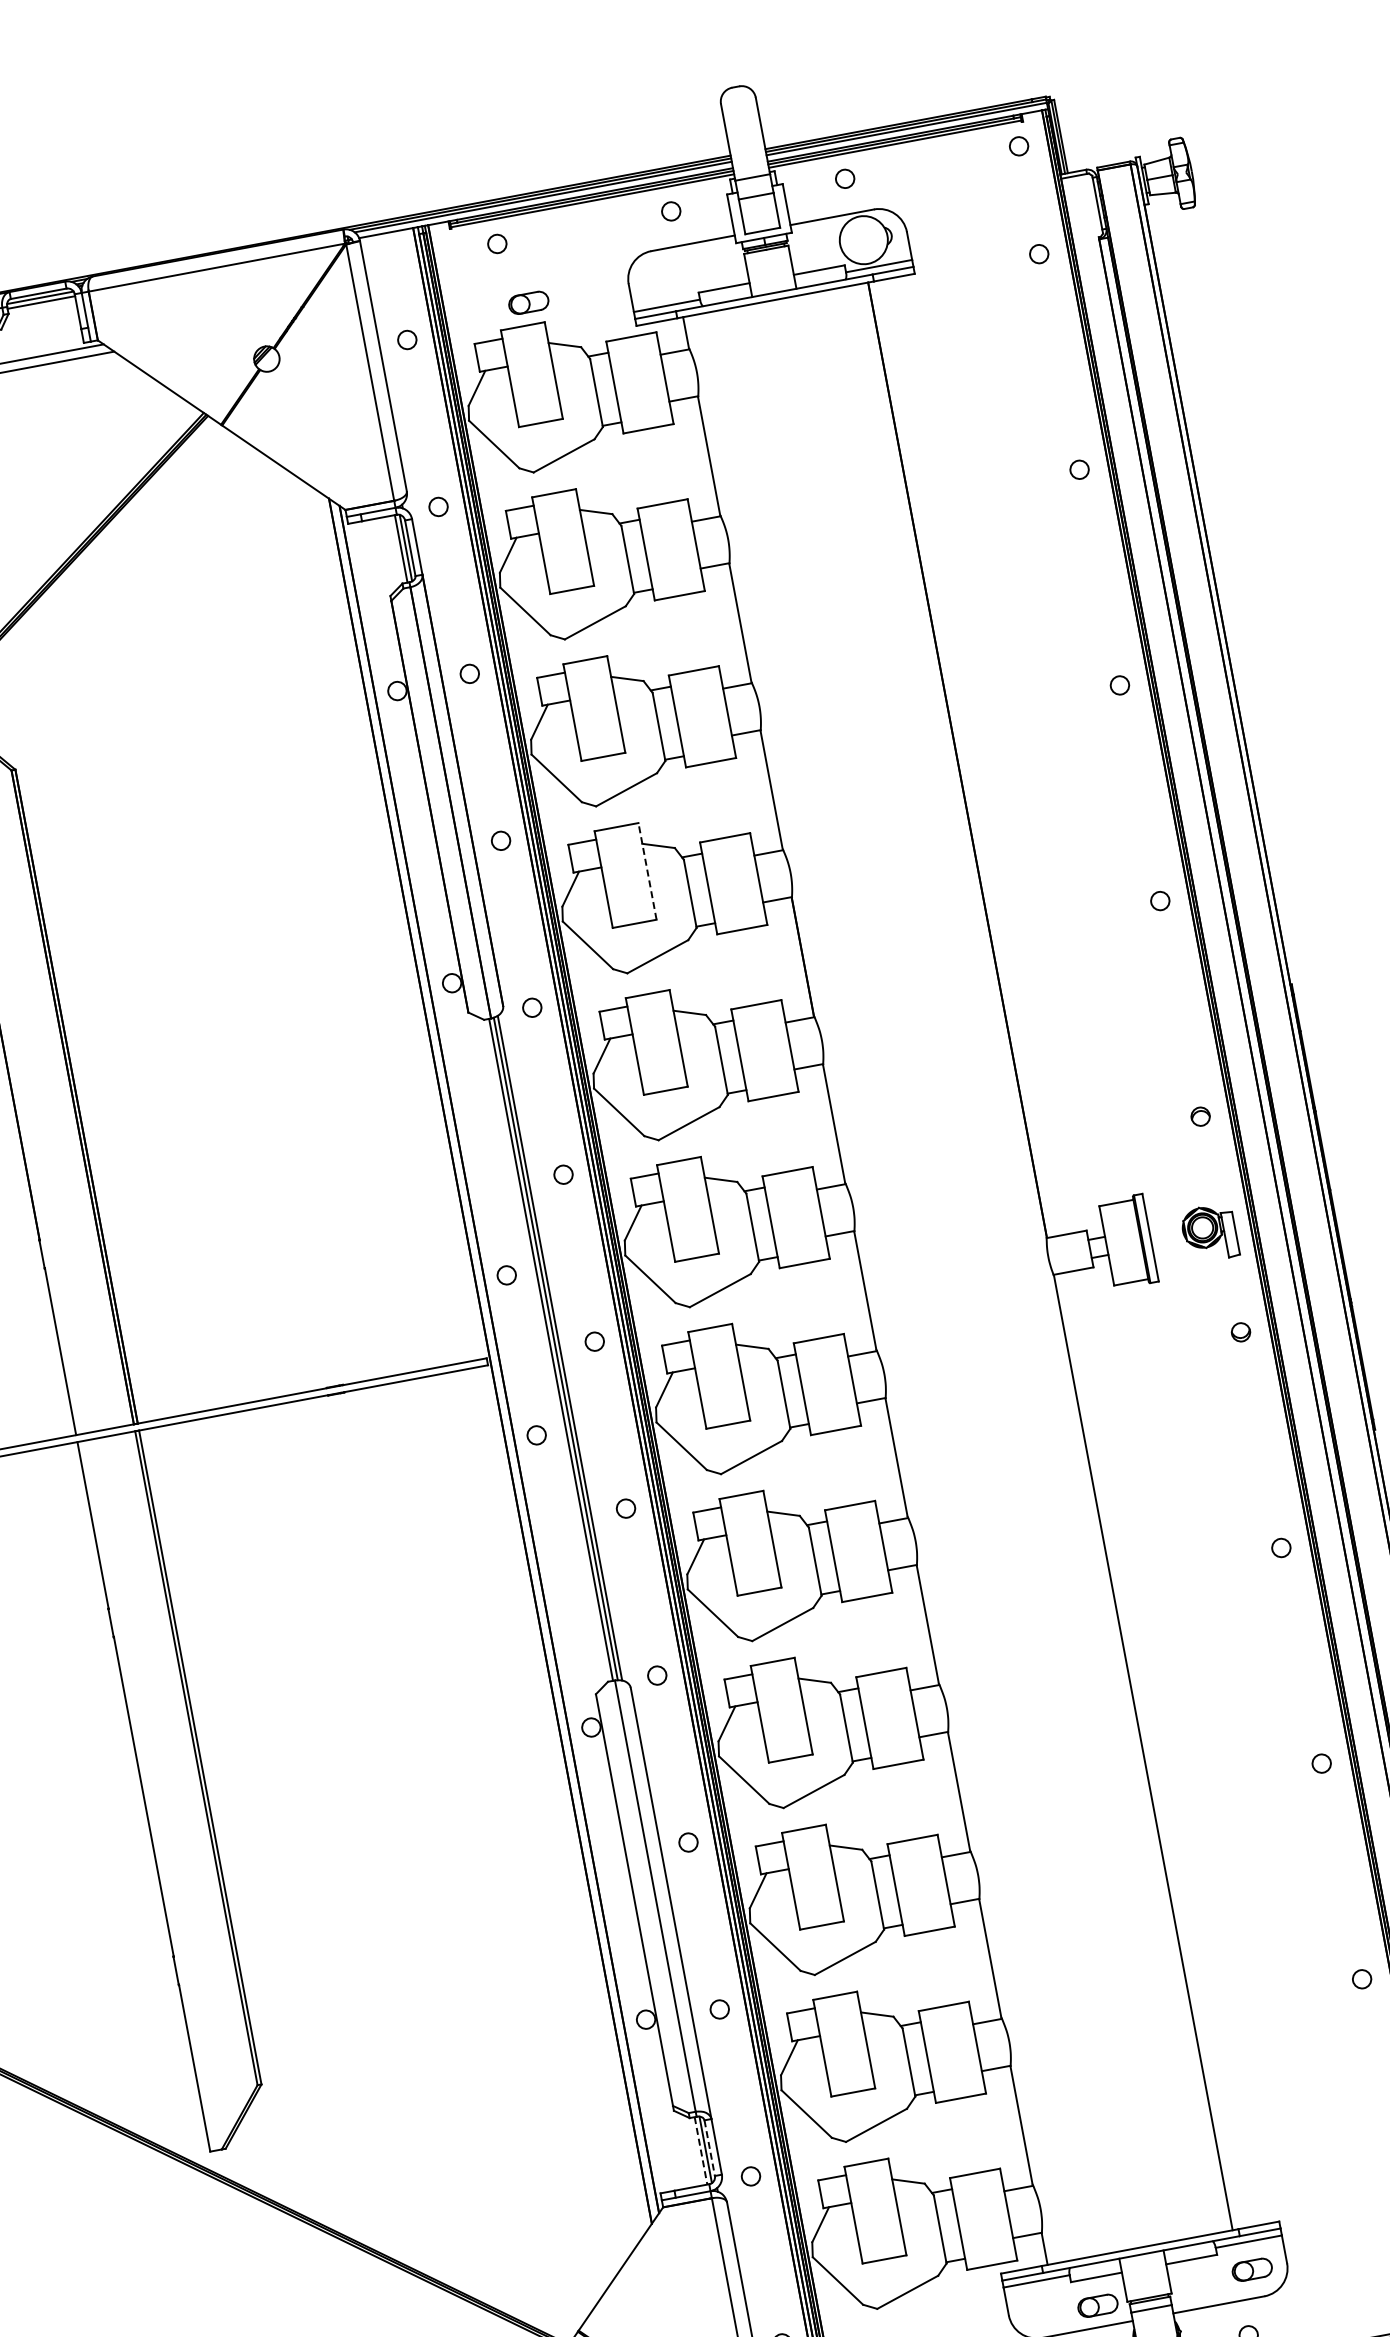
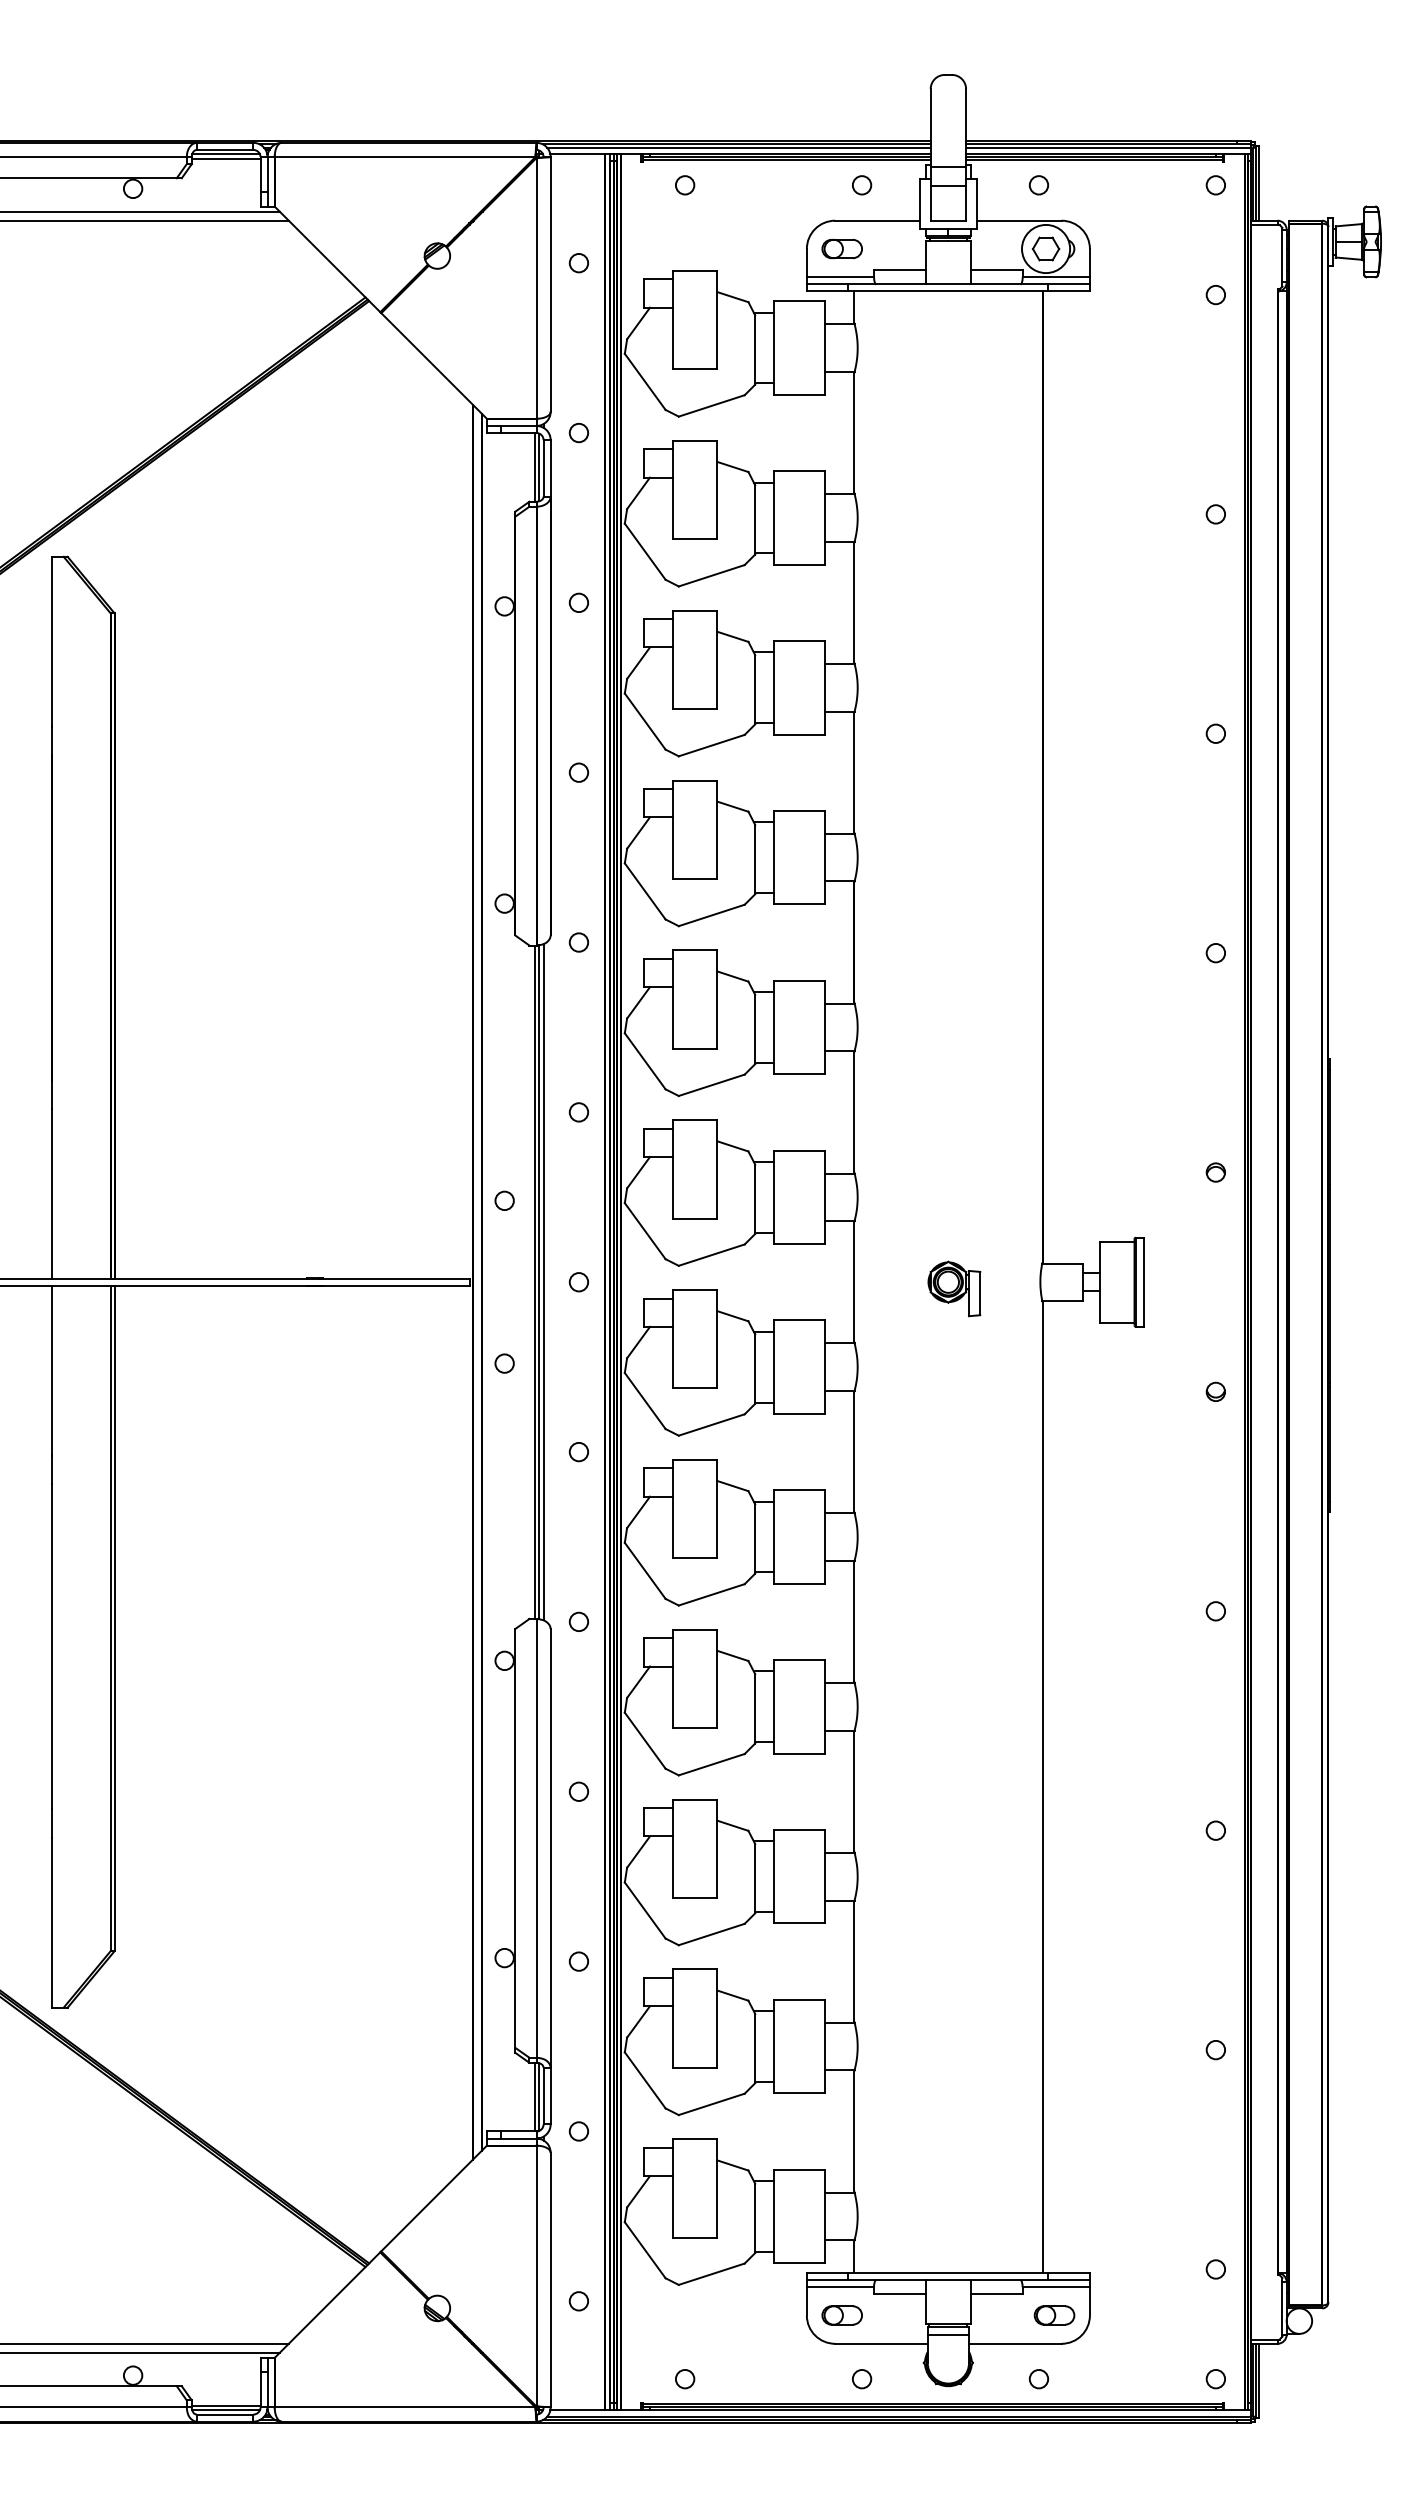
part: (863, 239) -> (1045, 248), added
part: (528, 303) -> (841, 249), moved
line: (647, 871) -> (717, 829), dashed -> solid
part: (1209, 1232) -> (954, 1288), moved
line: (709, 2148) -> (543, 2096), dashed -> solid
line: (701, 2151) -> (534, 2097), dashed -> solid
part: (1097, 2305) -> (841, 2315), moved

